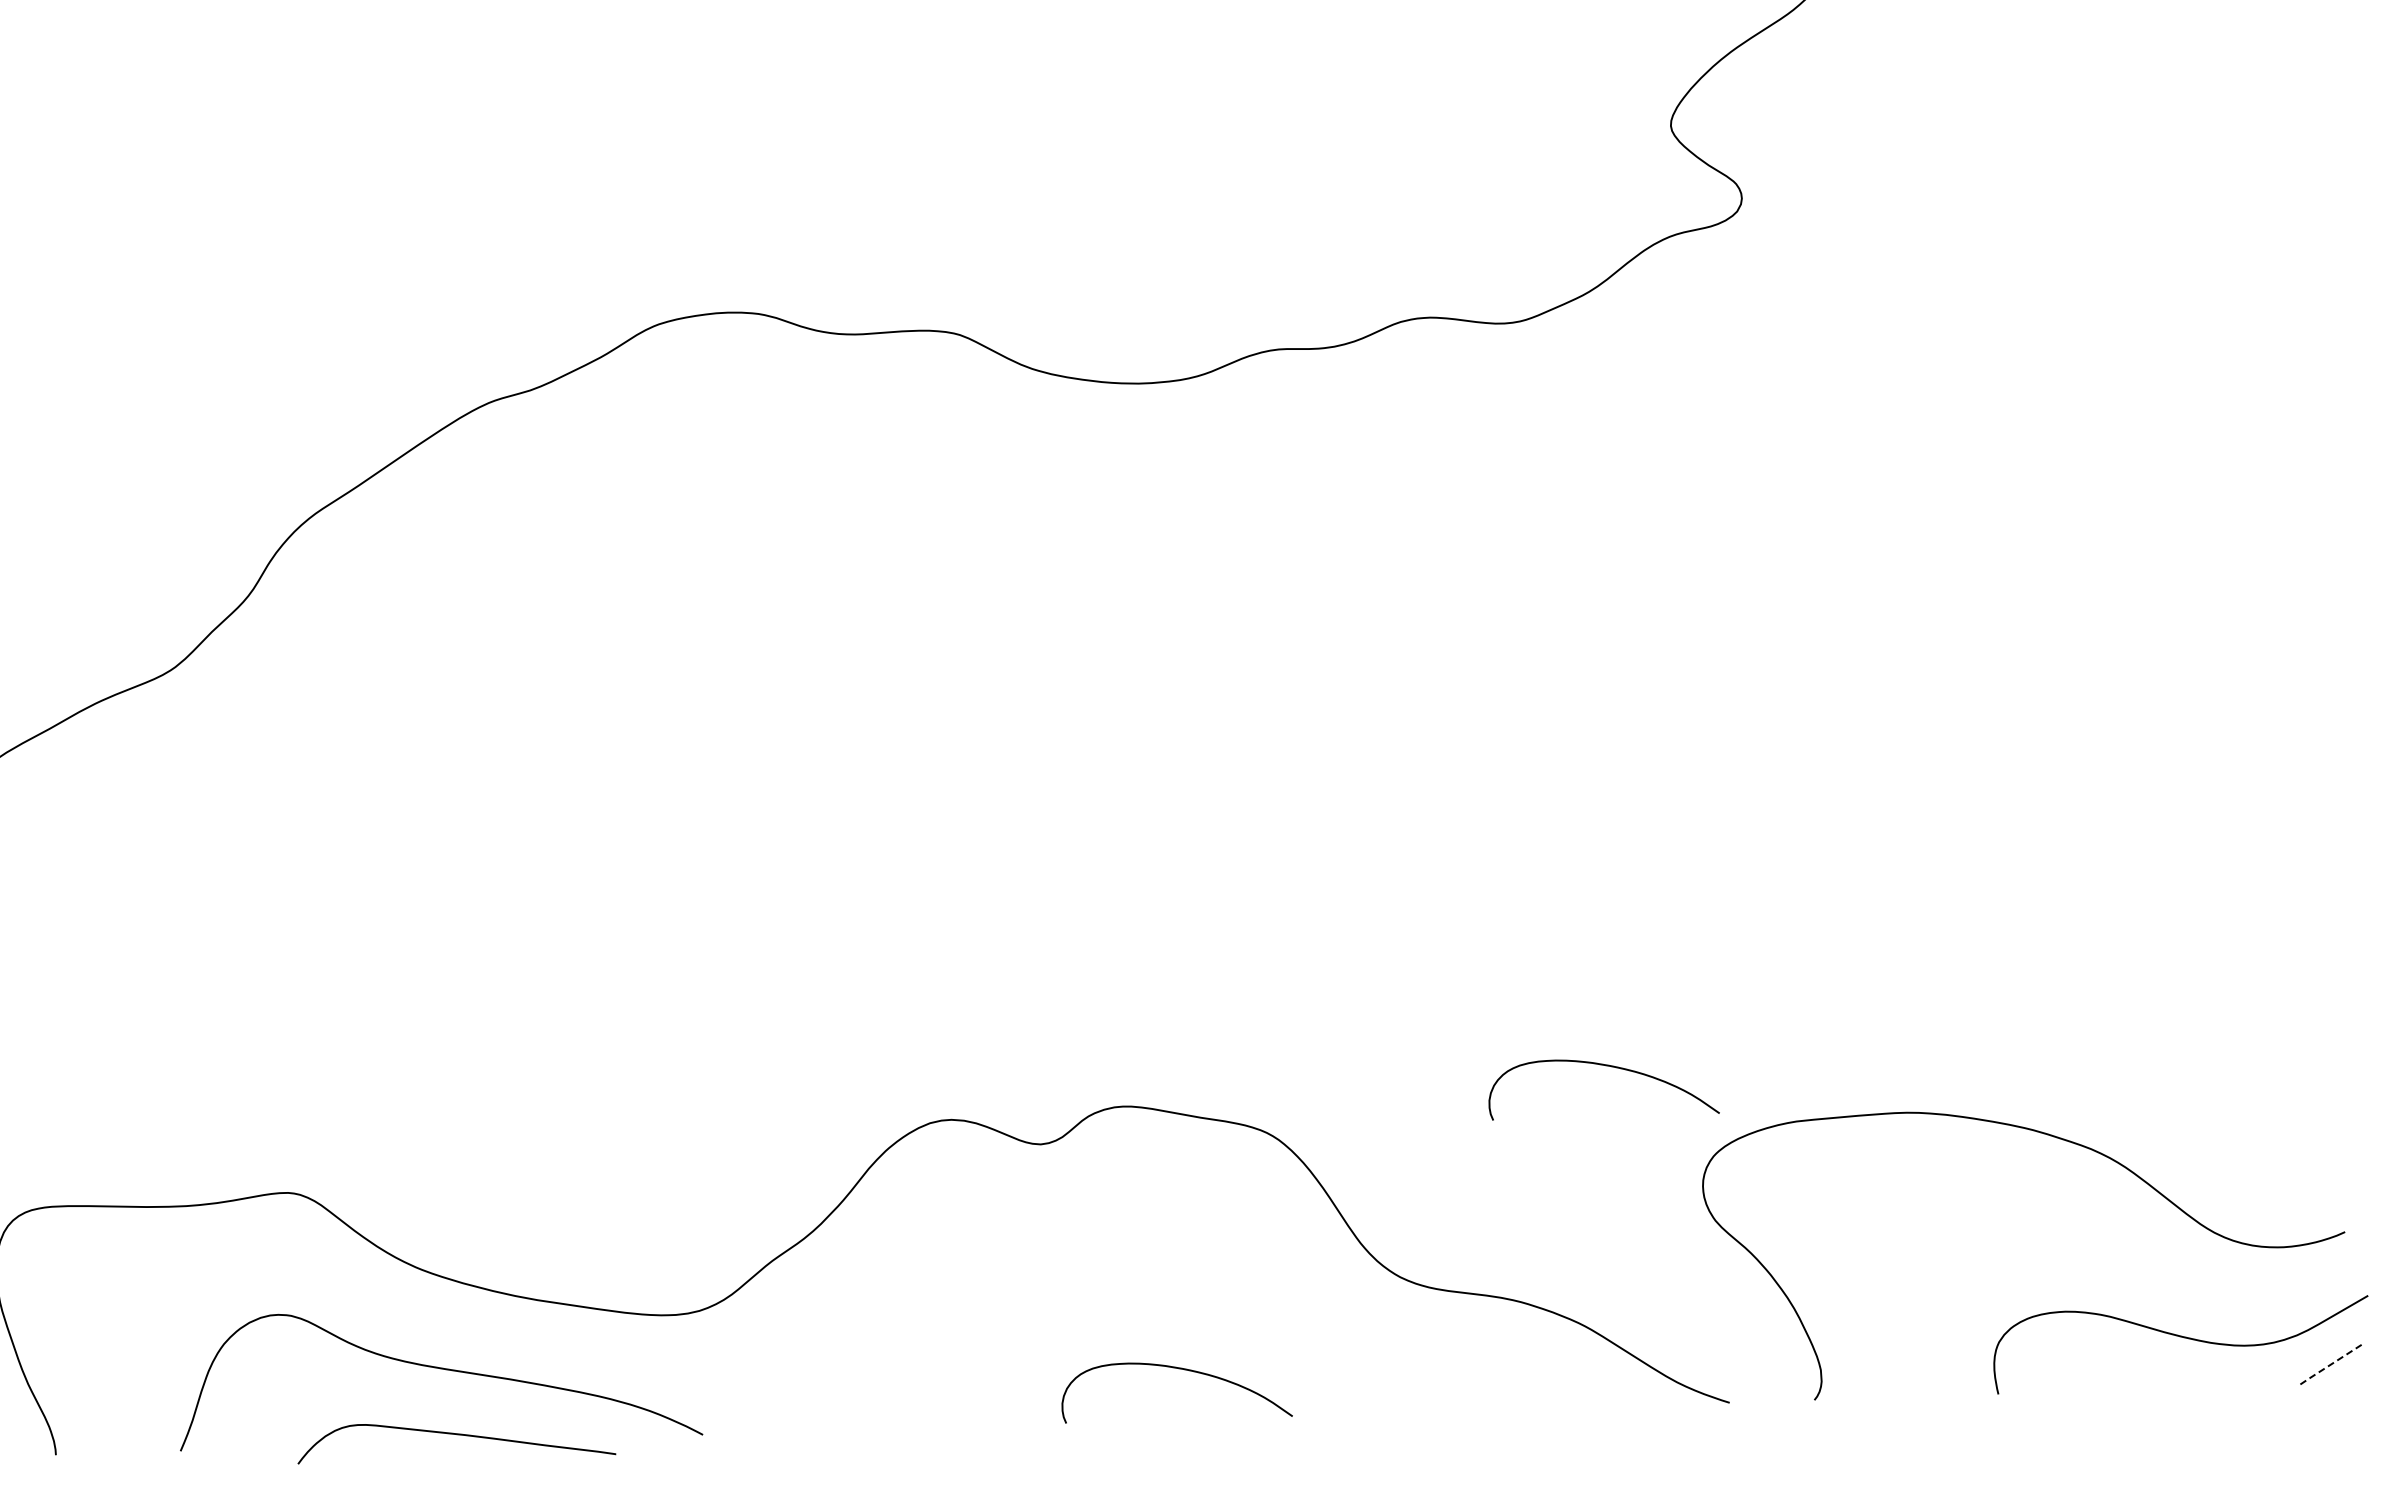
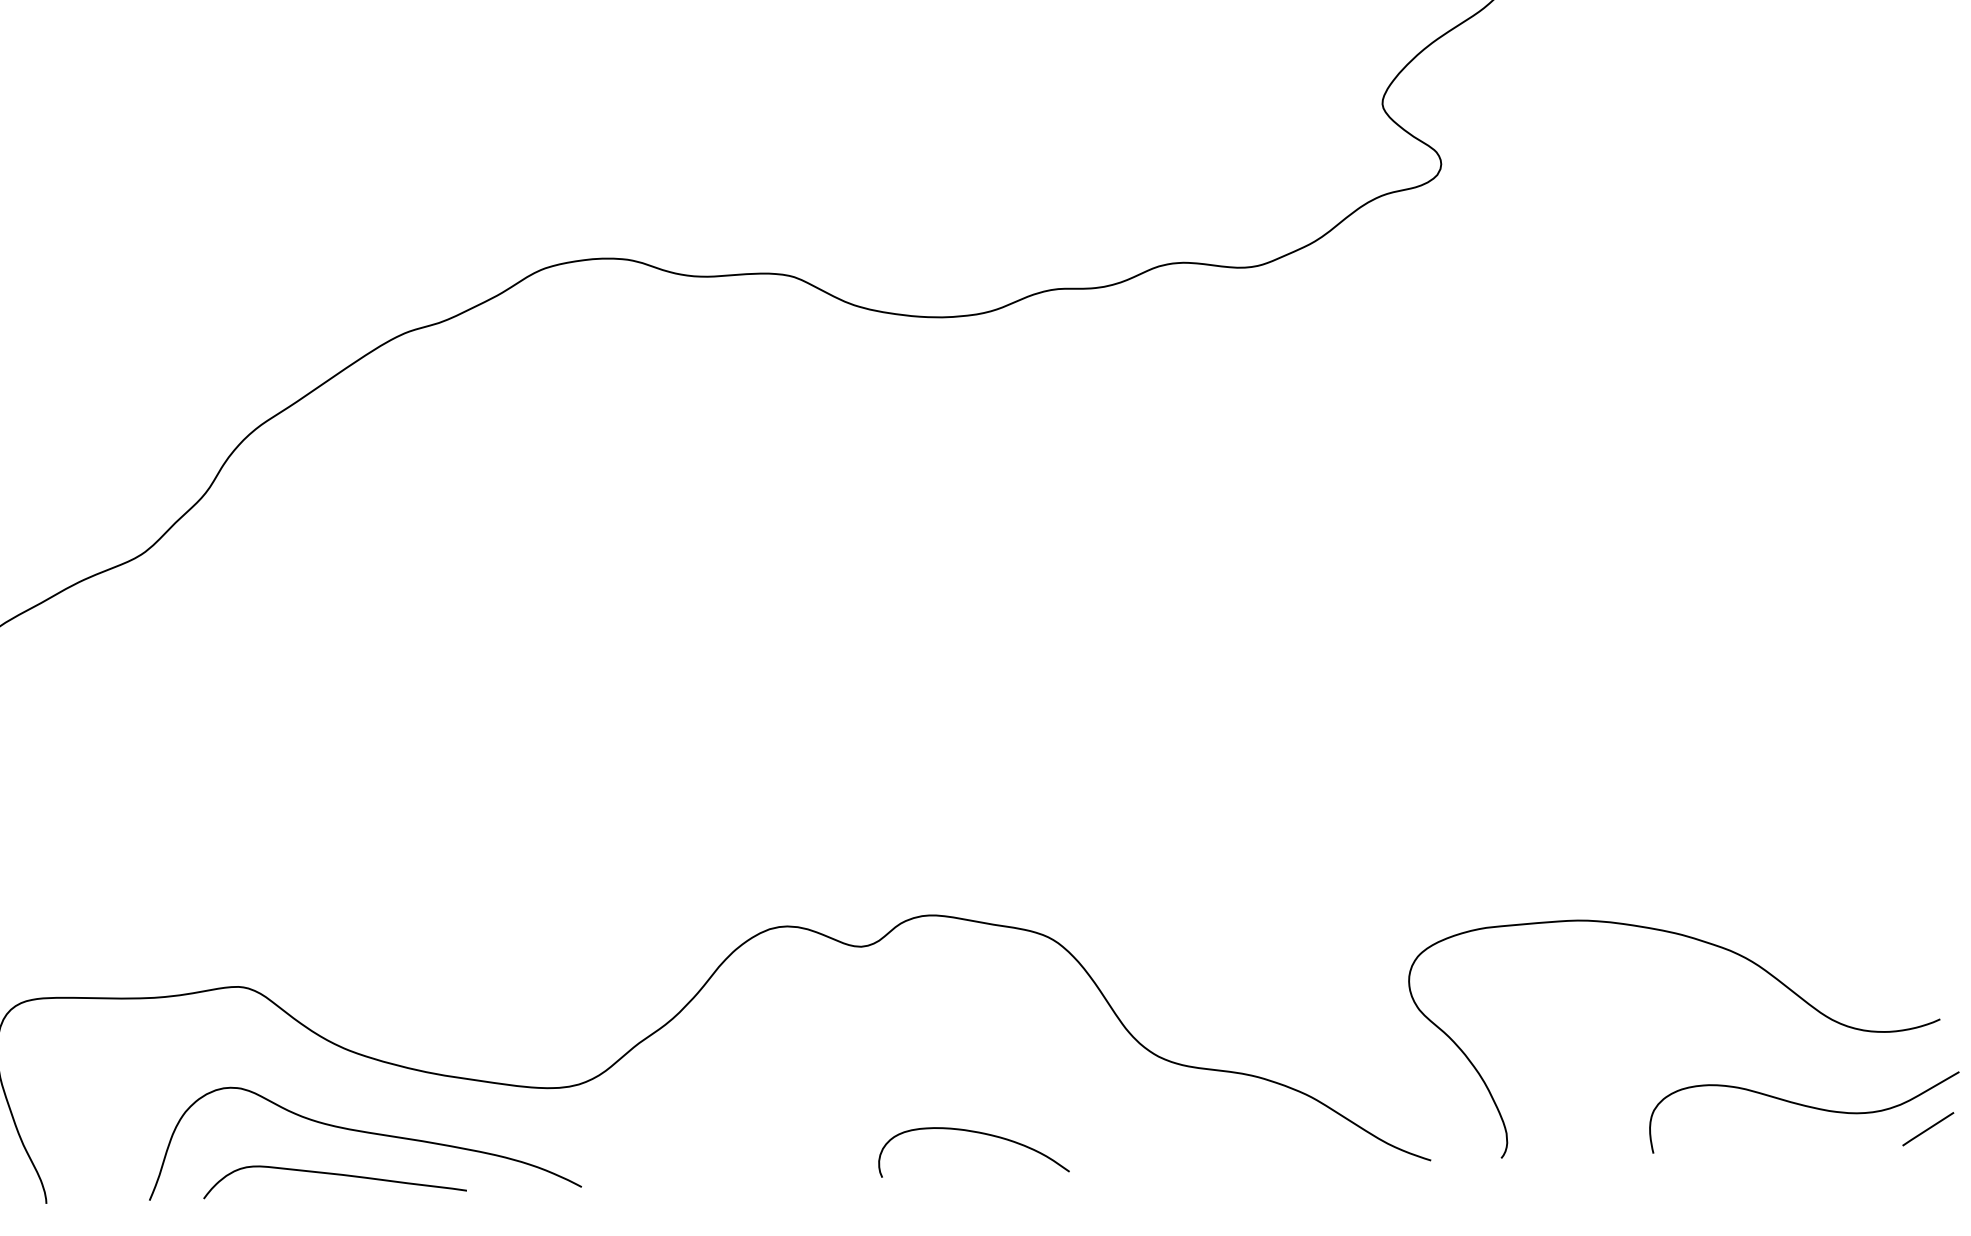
curve: (1605, 1066) -> (1328, 882), removed
line: (2329, 1365) -> (1927, 1129), dashed -> solid
curve: (456, 1435) -> (334, 1175), moved

